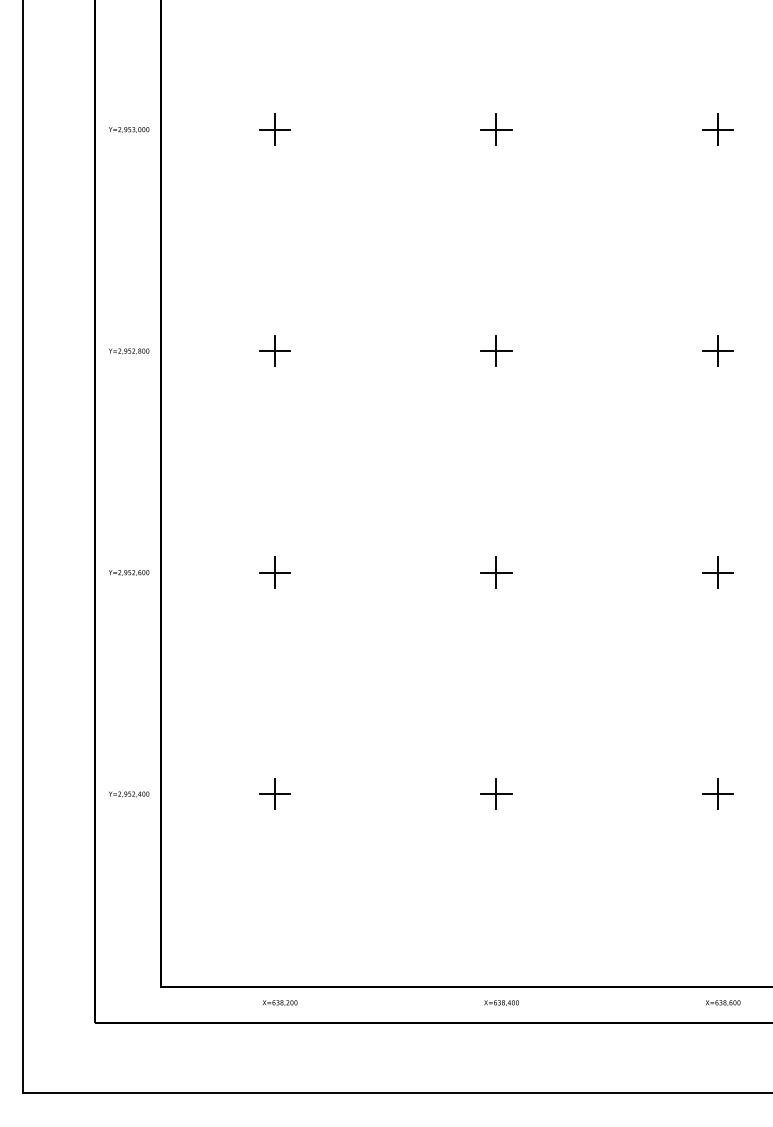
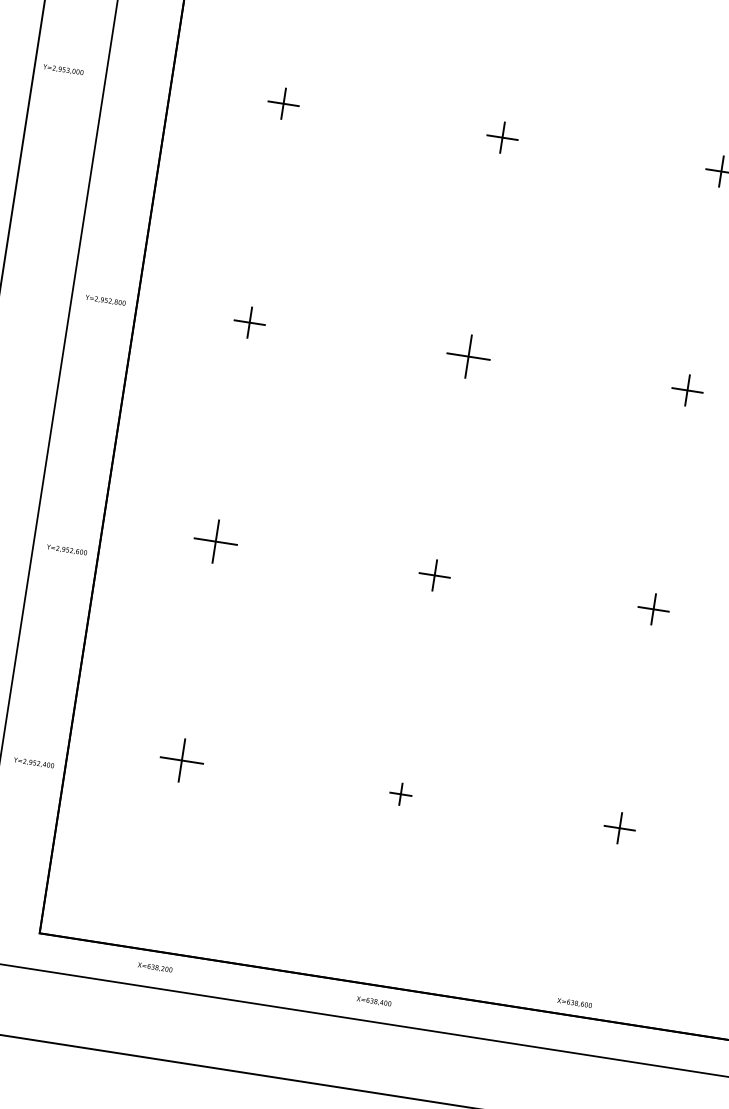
text: (129, 129) -> (63, 69), moved
part: (496, 350) -> (468, 355), size x1.4
text: (129, 572) -> (67, 549), moved
part: (274, 572) -> (215, 541), size x1.4
part: (274, 793) -> (181, 759), size x1.4
part: (496, 793) -> (401, 793), size x0.7
text: (129, 794) -> (34, 763), moved
text: (723, 1002) -> (575, 1002), moved

